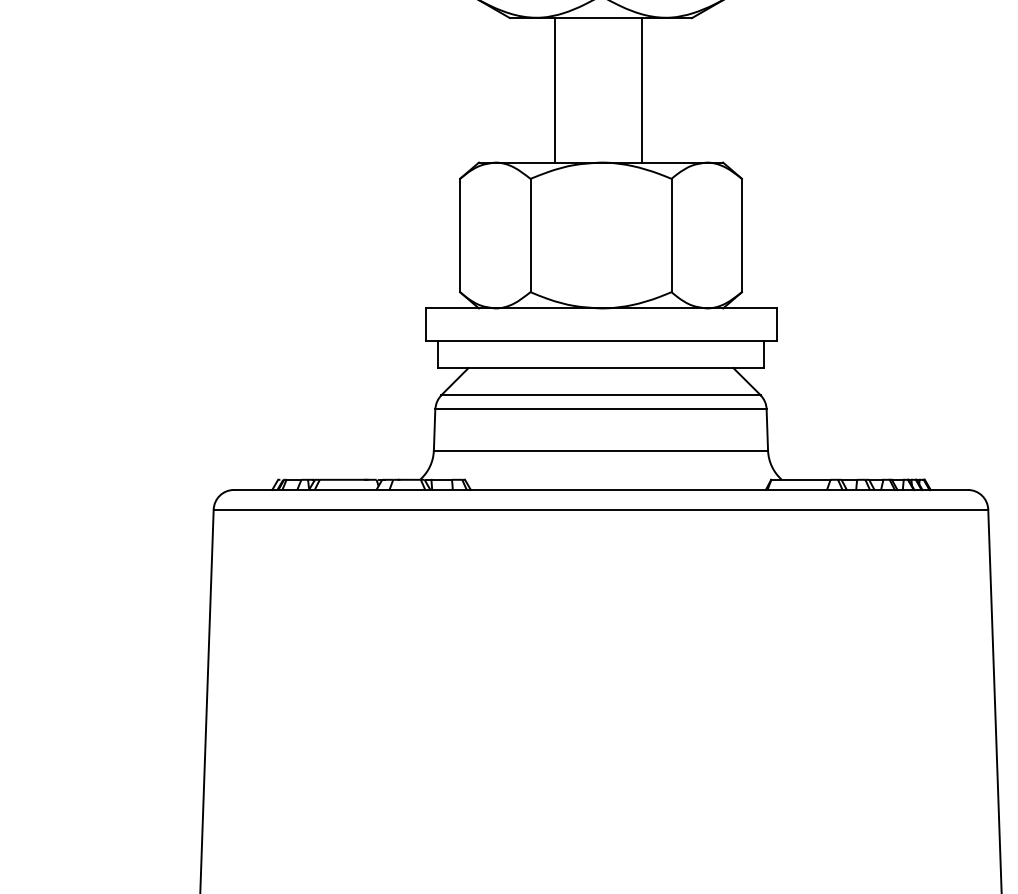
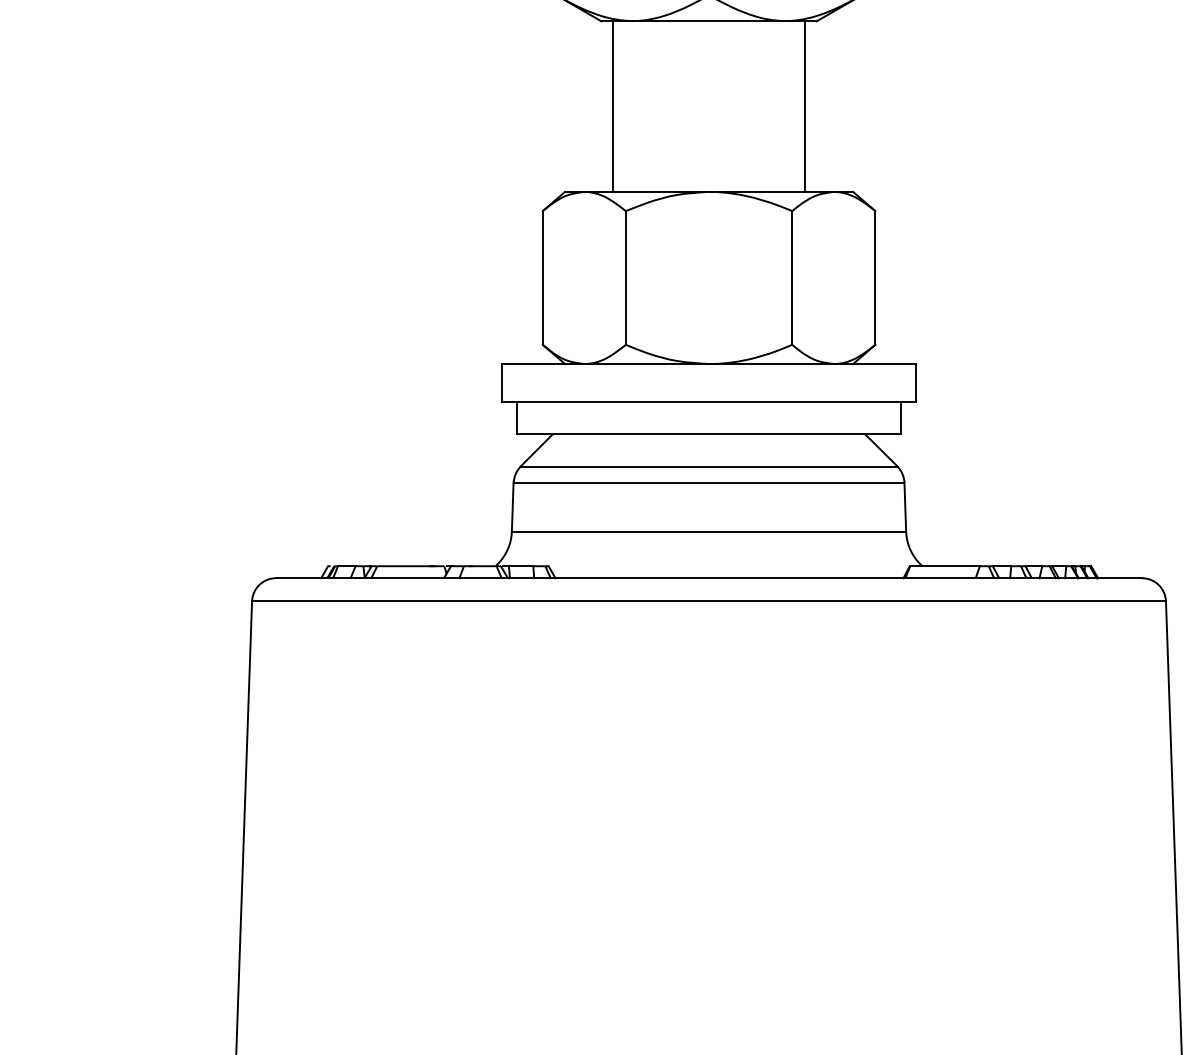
line: (554, 90) -> (612, 106), moved
line: (642, 90) -> (805, 106), moved

